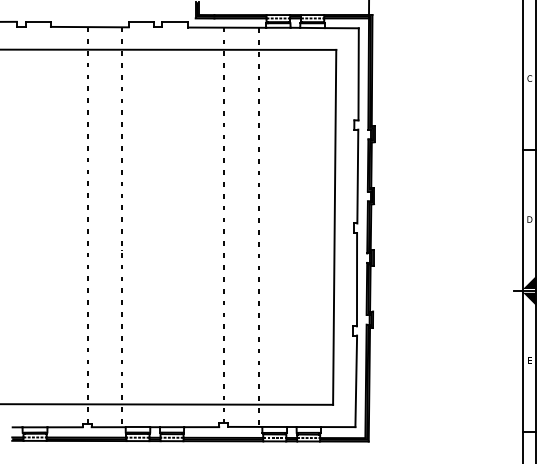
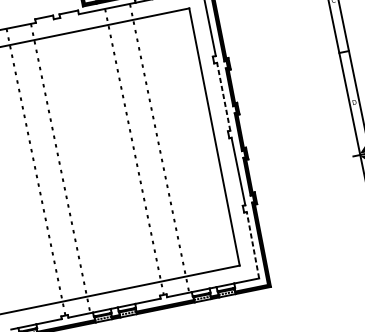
line: (357, 176) -> (223, 96), solid -> dashed
line: (356, 381) -> (253, 245), solid -> dashed

